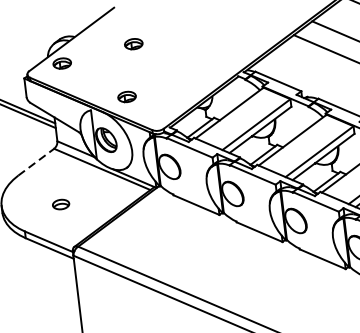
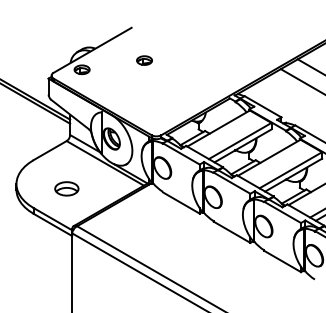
part: (126, 96) -> (133, 104), removed
line: (36, 162) -> (50, 150), dashed -> solid
part: (60, 204) -> (66, 188), size x1.67

